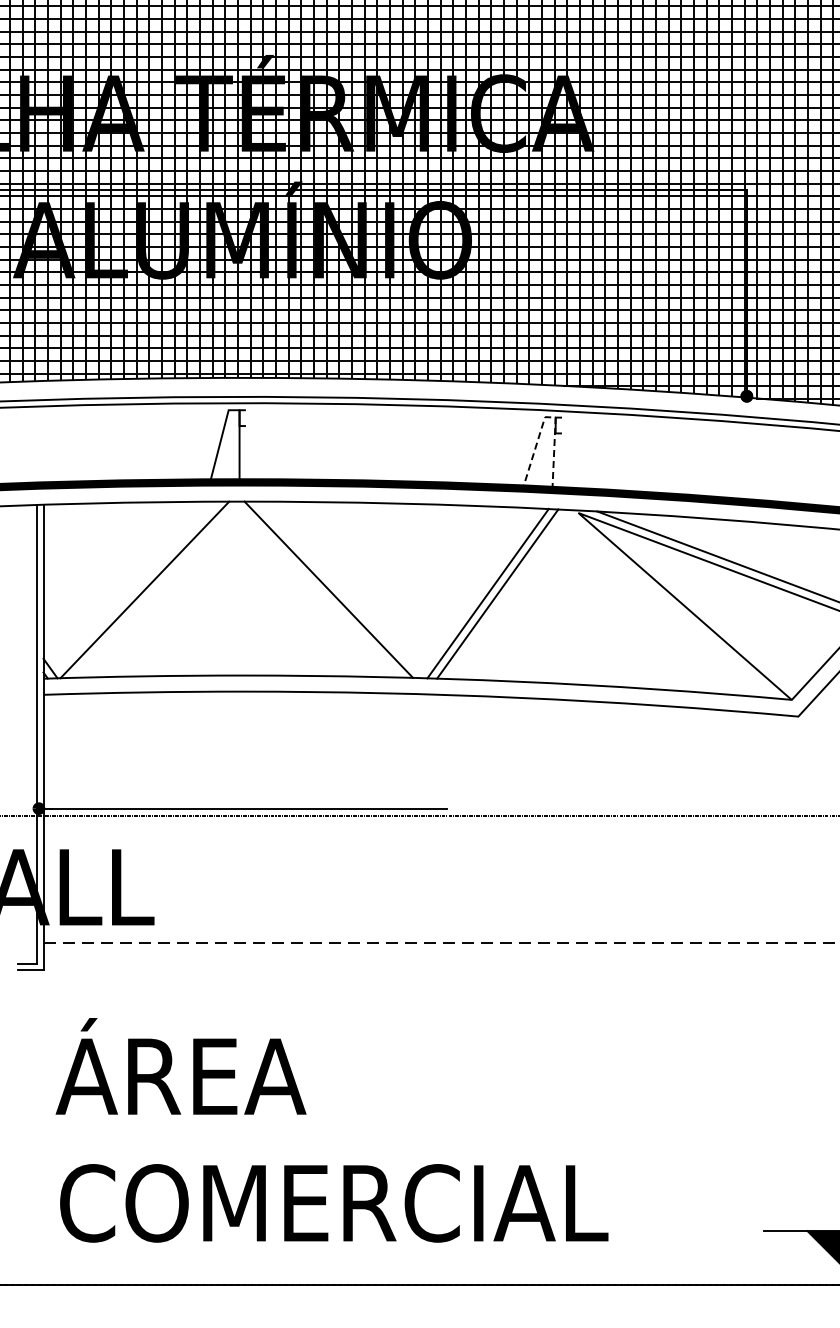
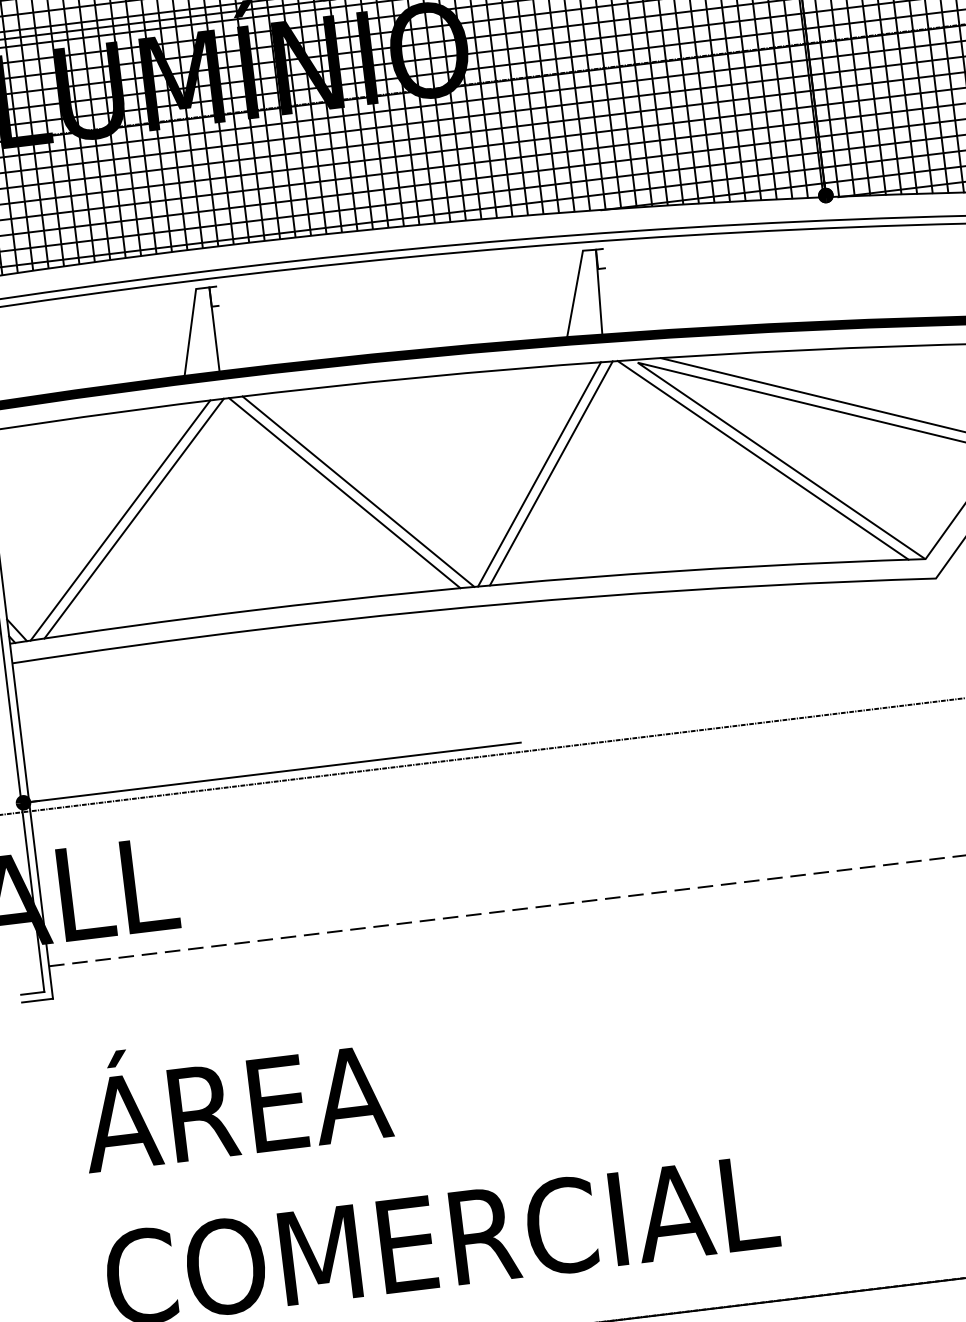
line: (549, 417) -> (588, 250), dashed -> solid
line: (155, 589) -> (133, 518), added
line: (339, 589) -> (357, 491), added
line: (670, 603) -> (763, 459), added

